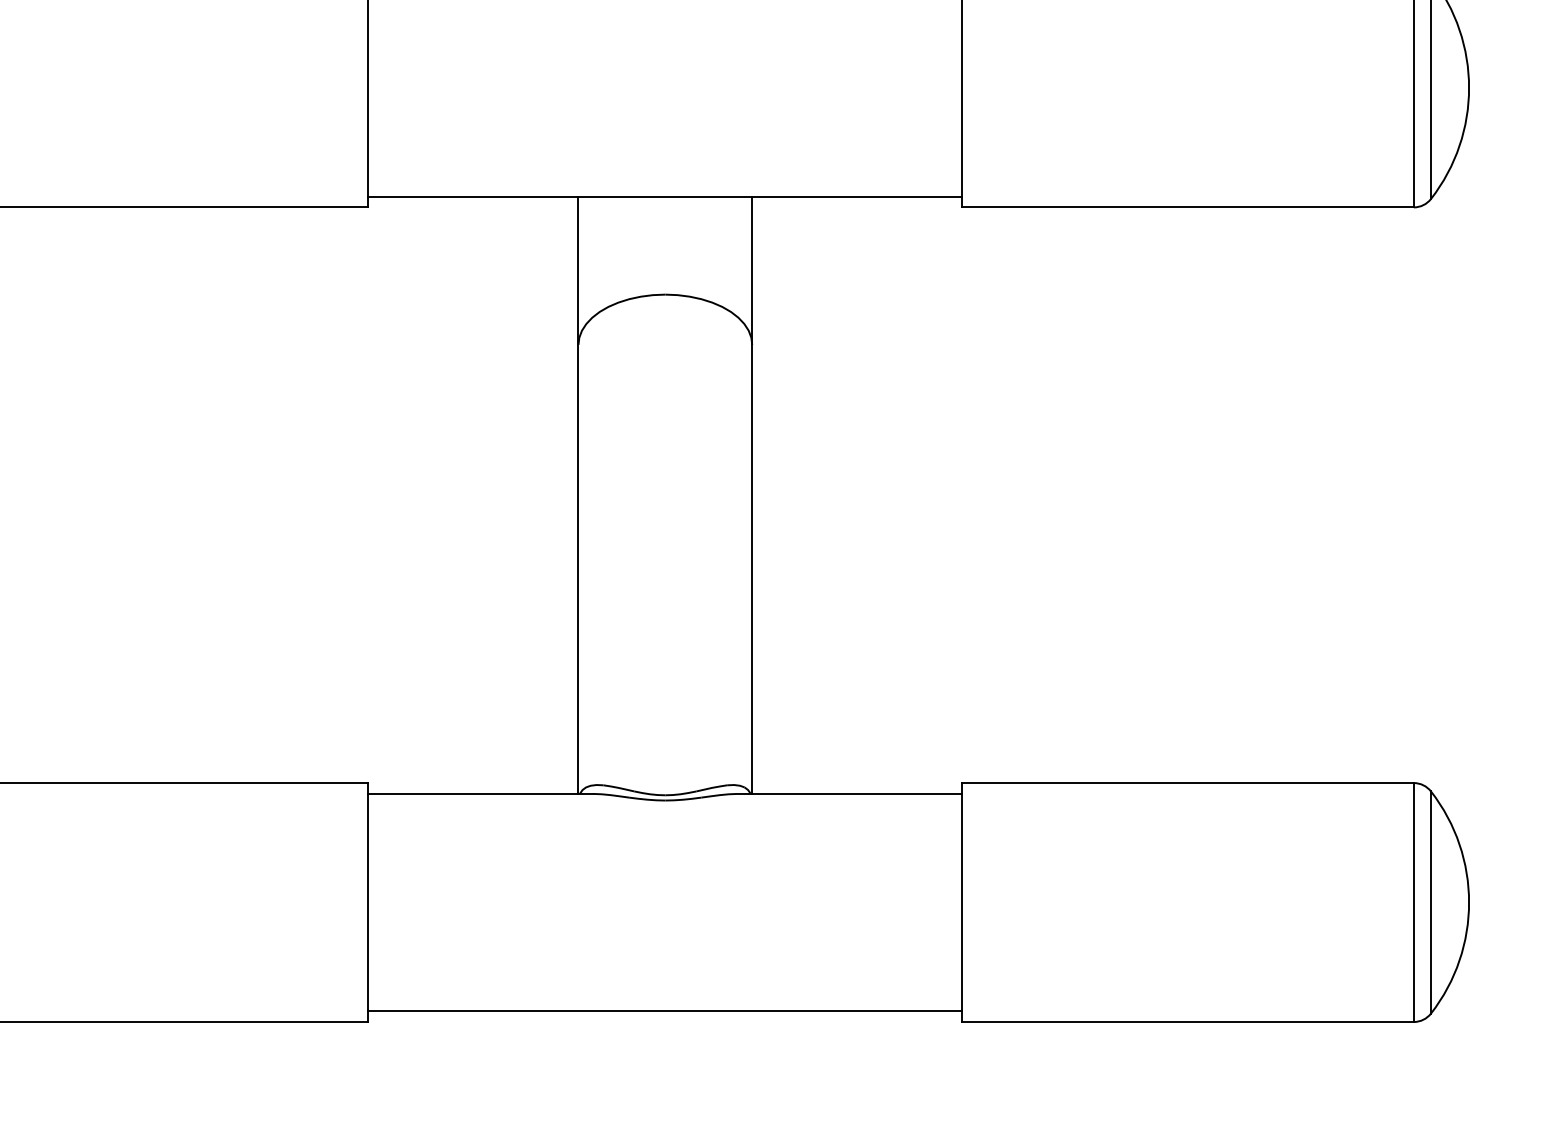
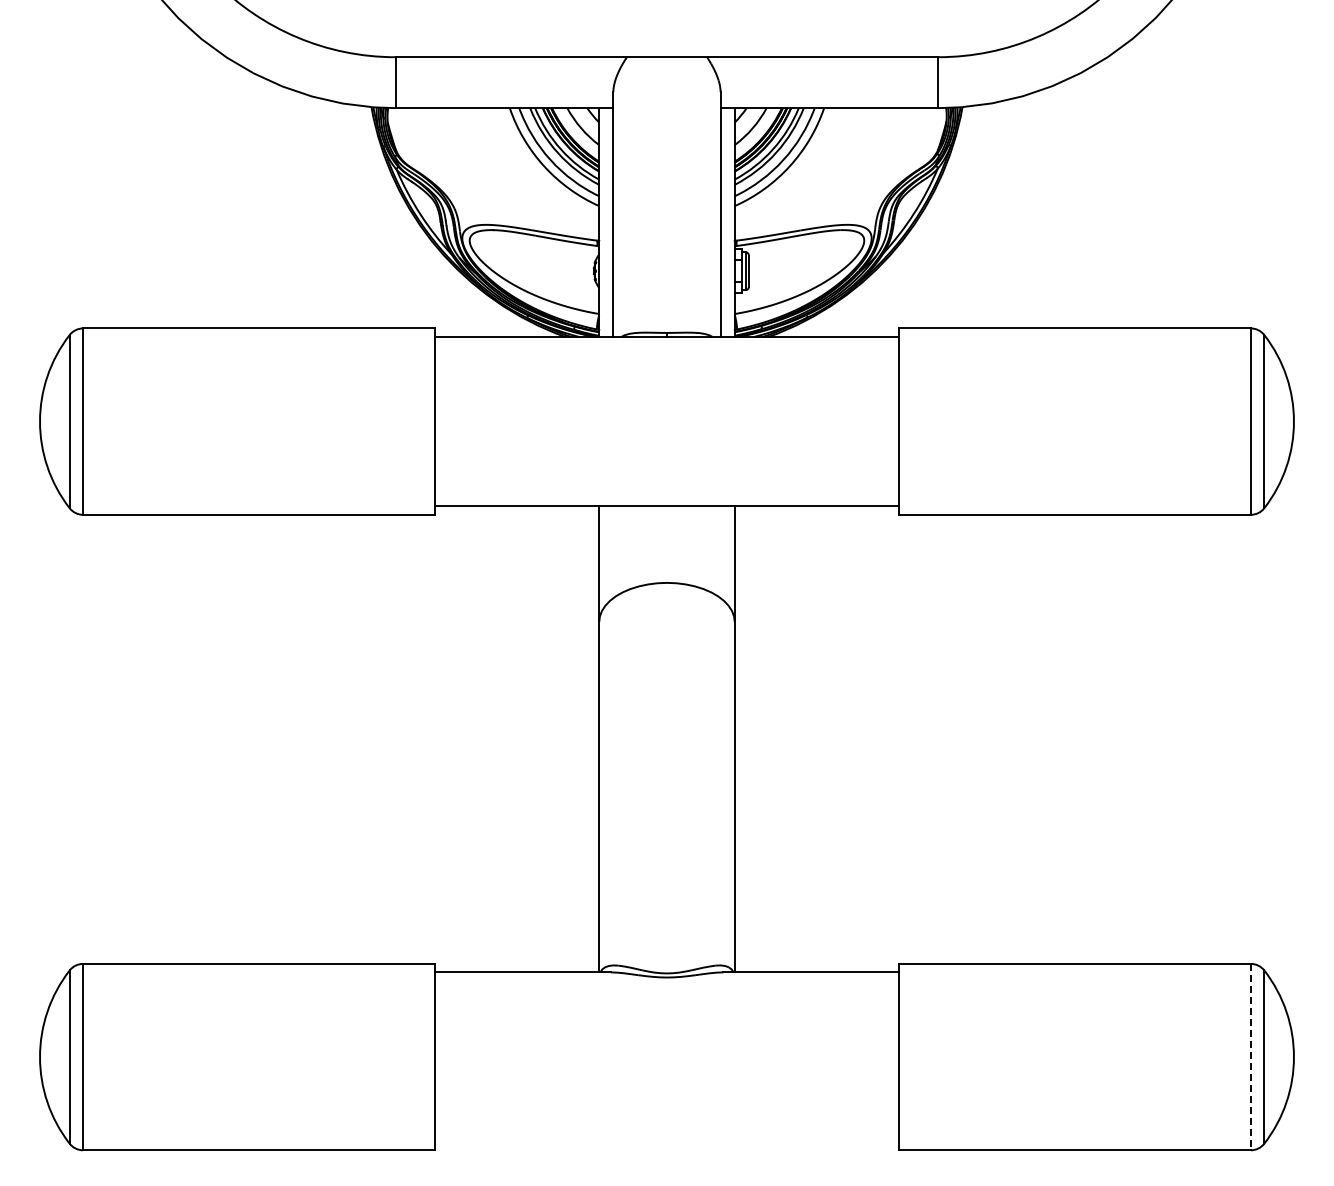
line: (1413, 903) -> (1250, 1057), solid -> dashed
line: (664, 1010) -> (666, 1141), removed

